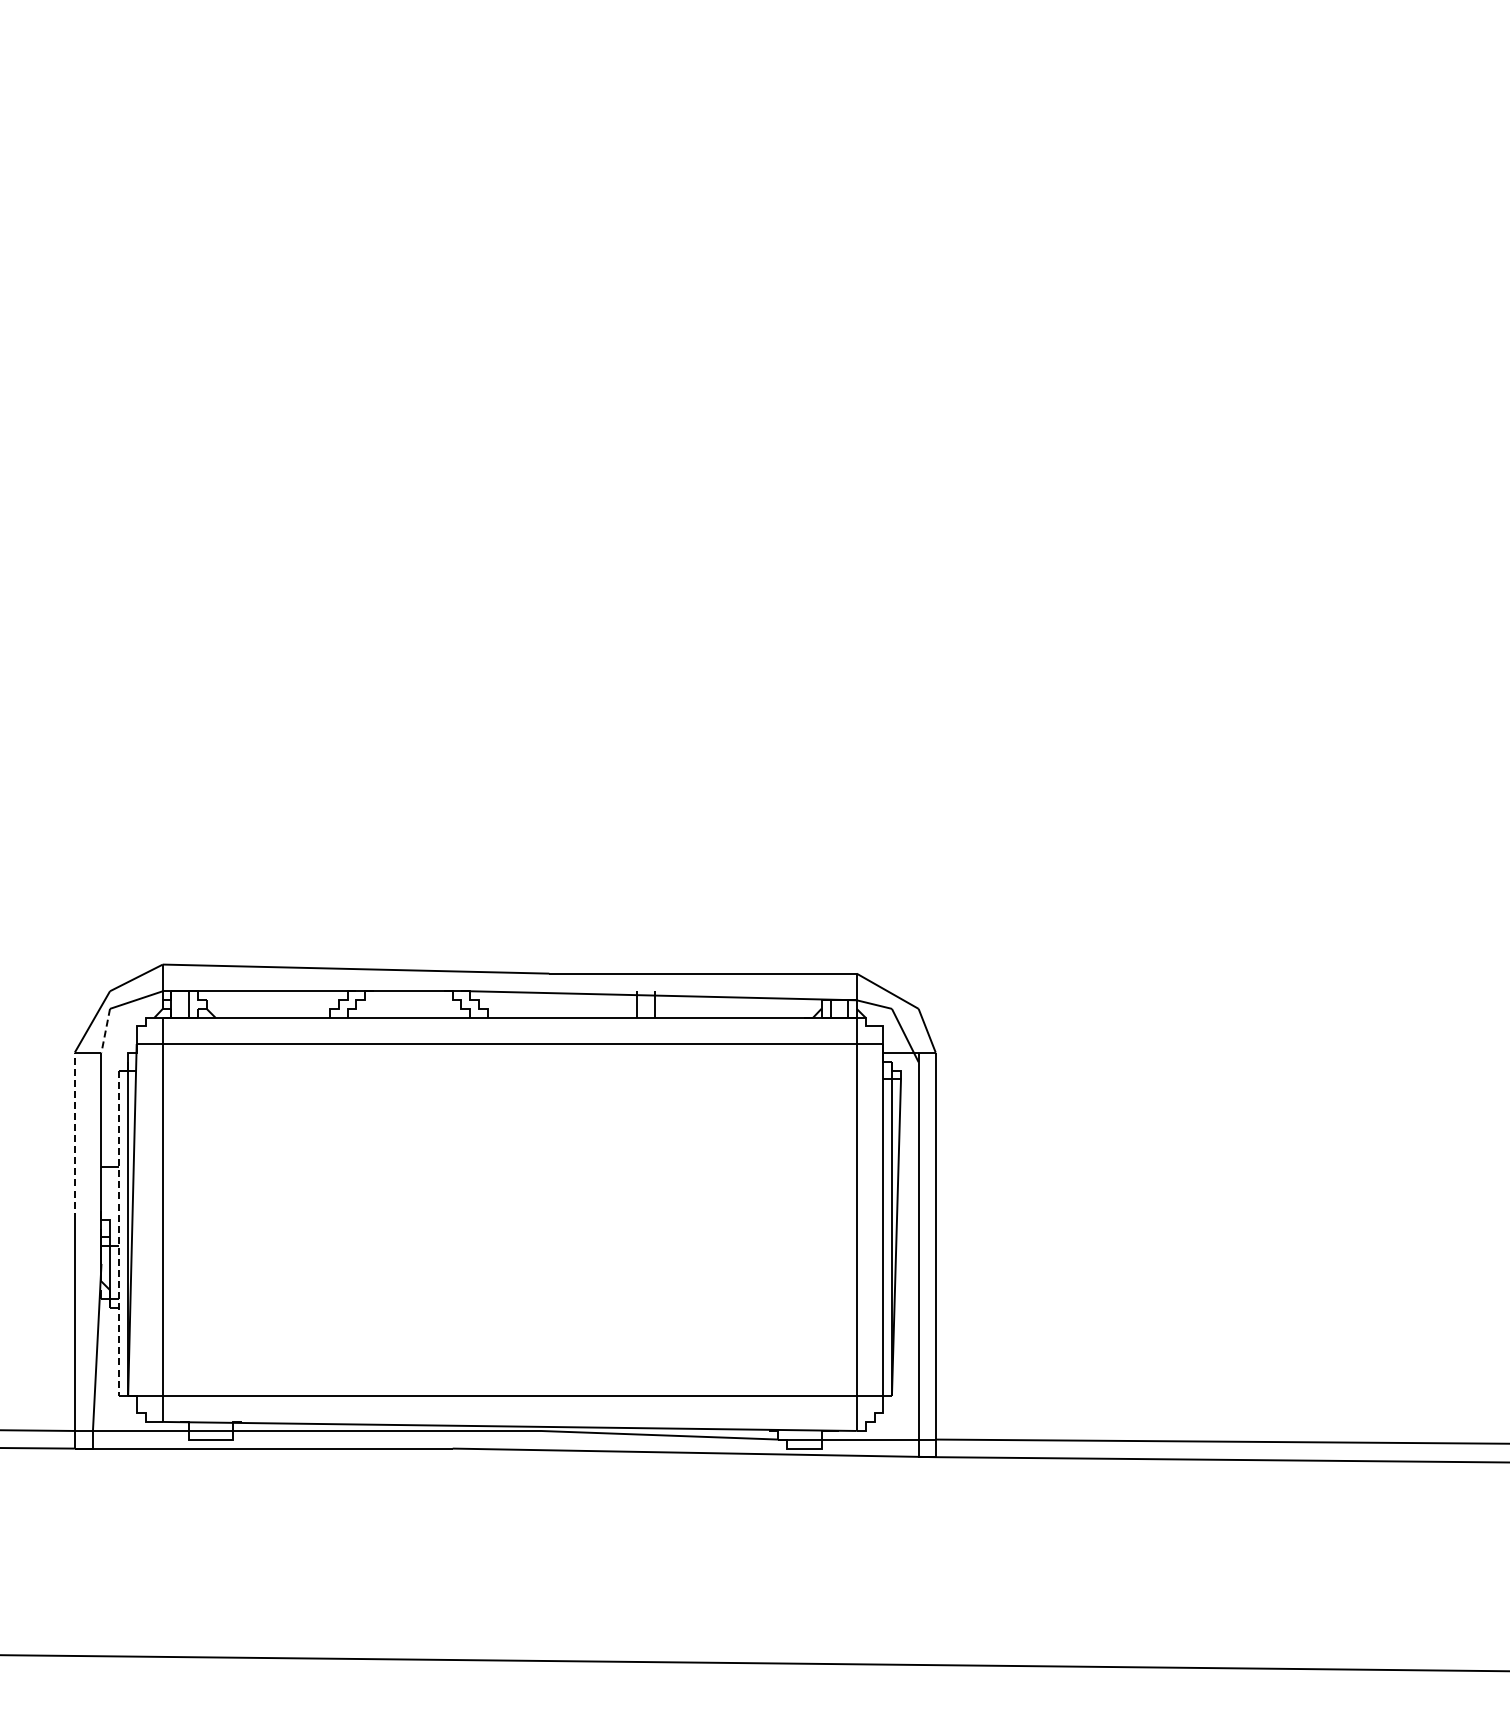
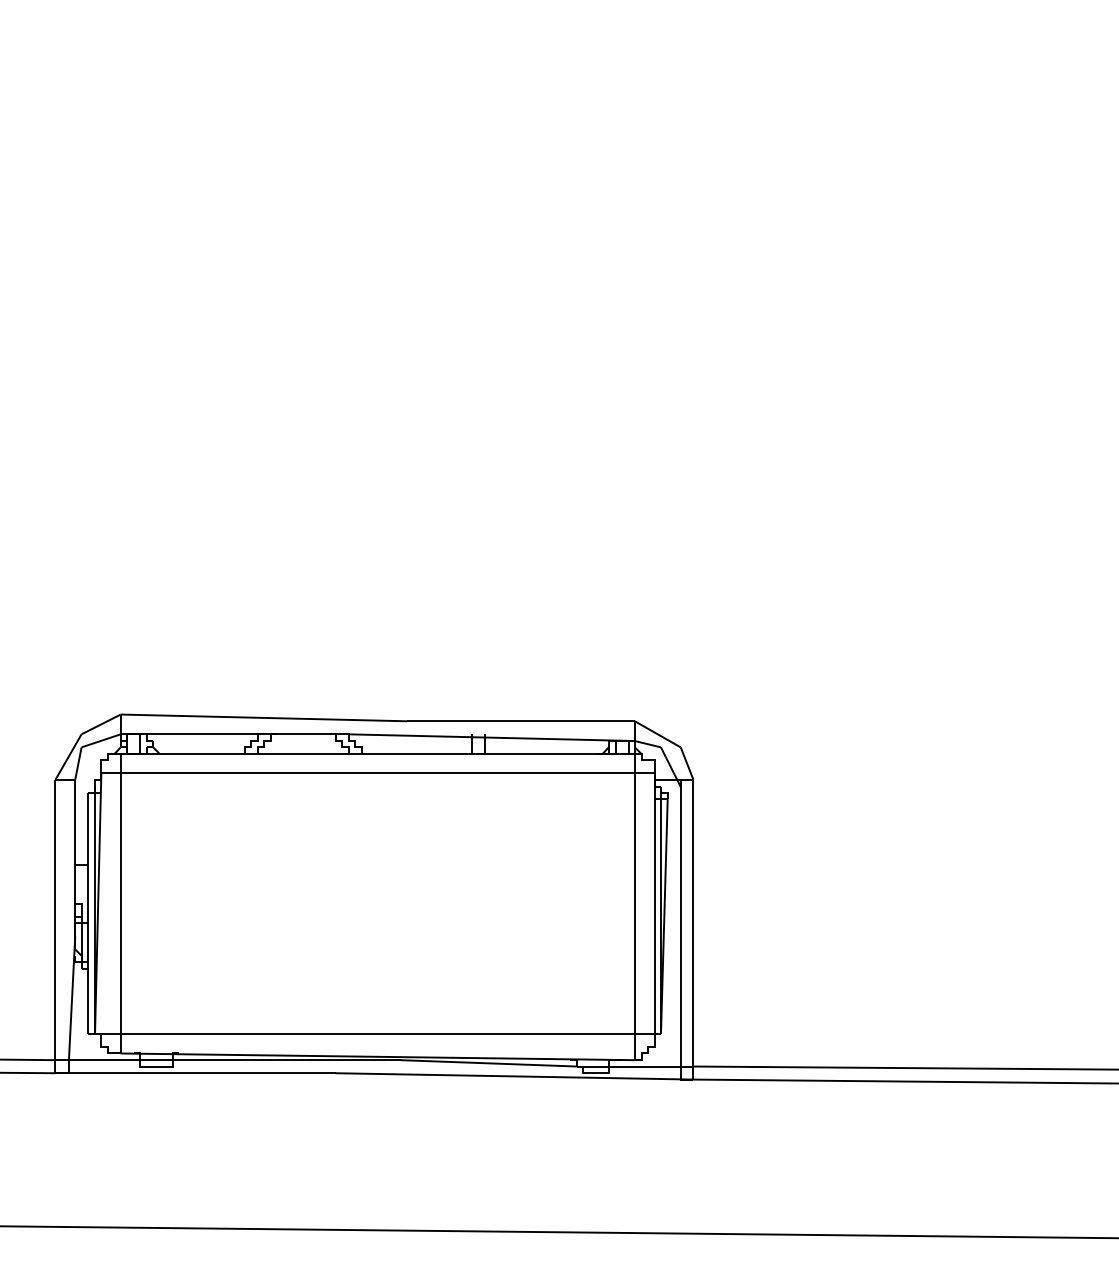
line: (105, 1031) -> (78, 764), dashed -> solid
line: (74, 1136) -> (55, 841), dashed -> solid
line: (119, 1233) -> (88, 913), dashed -> solid

